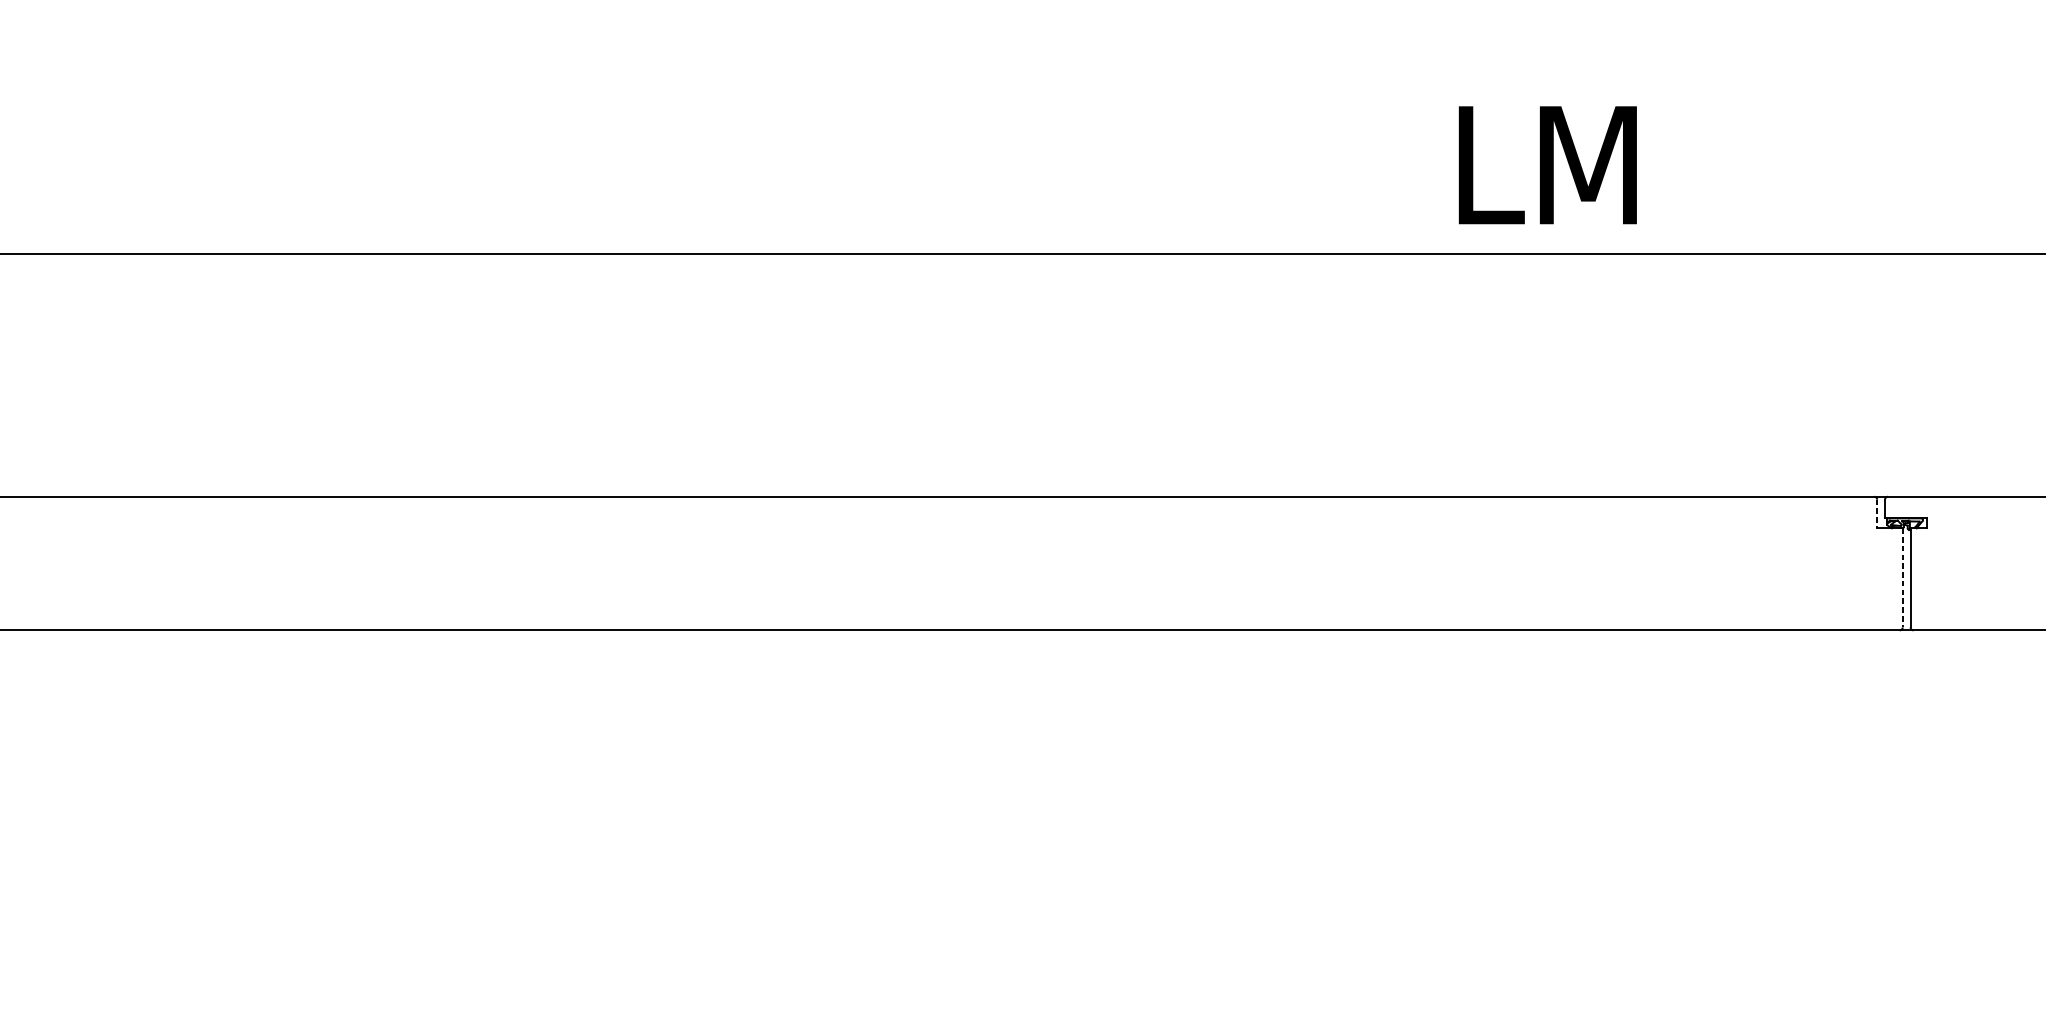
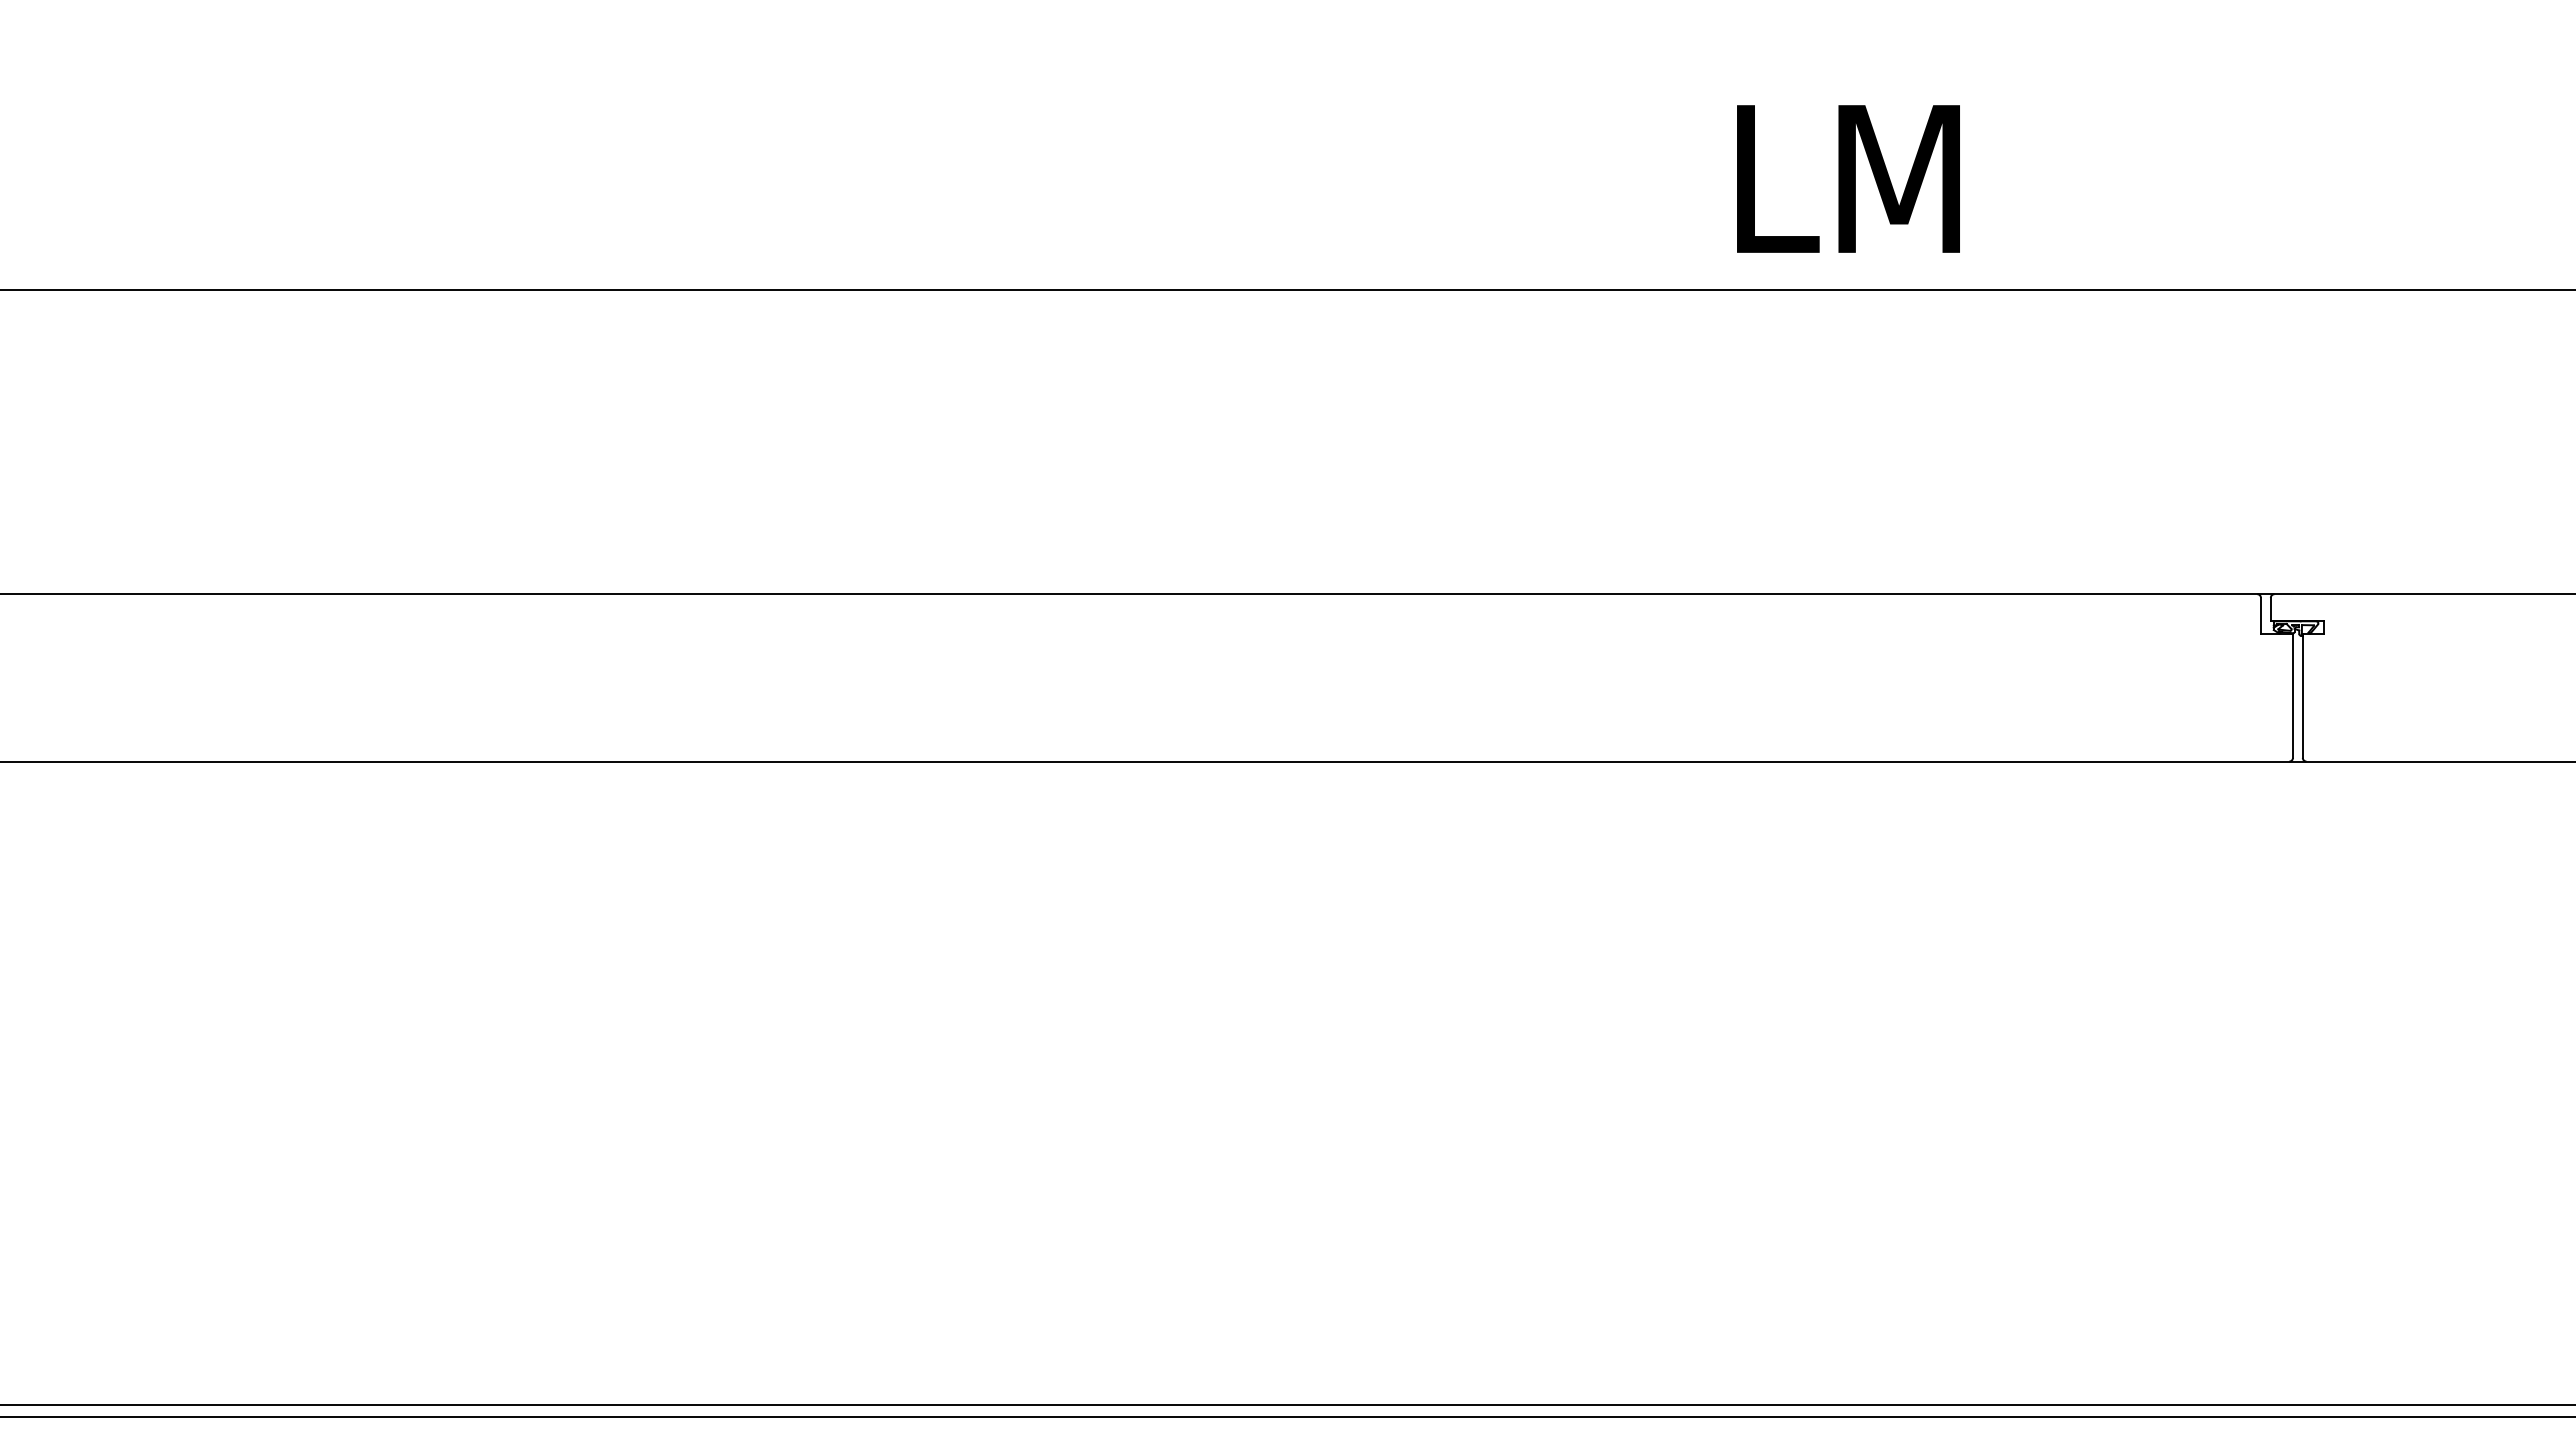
line: (1876, 513) -> (2260, 615), dashed -> solid
line: (1902, 578) -> (2292, 696), dashed -> solid

